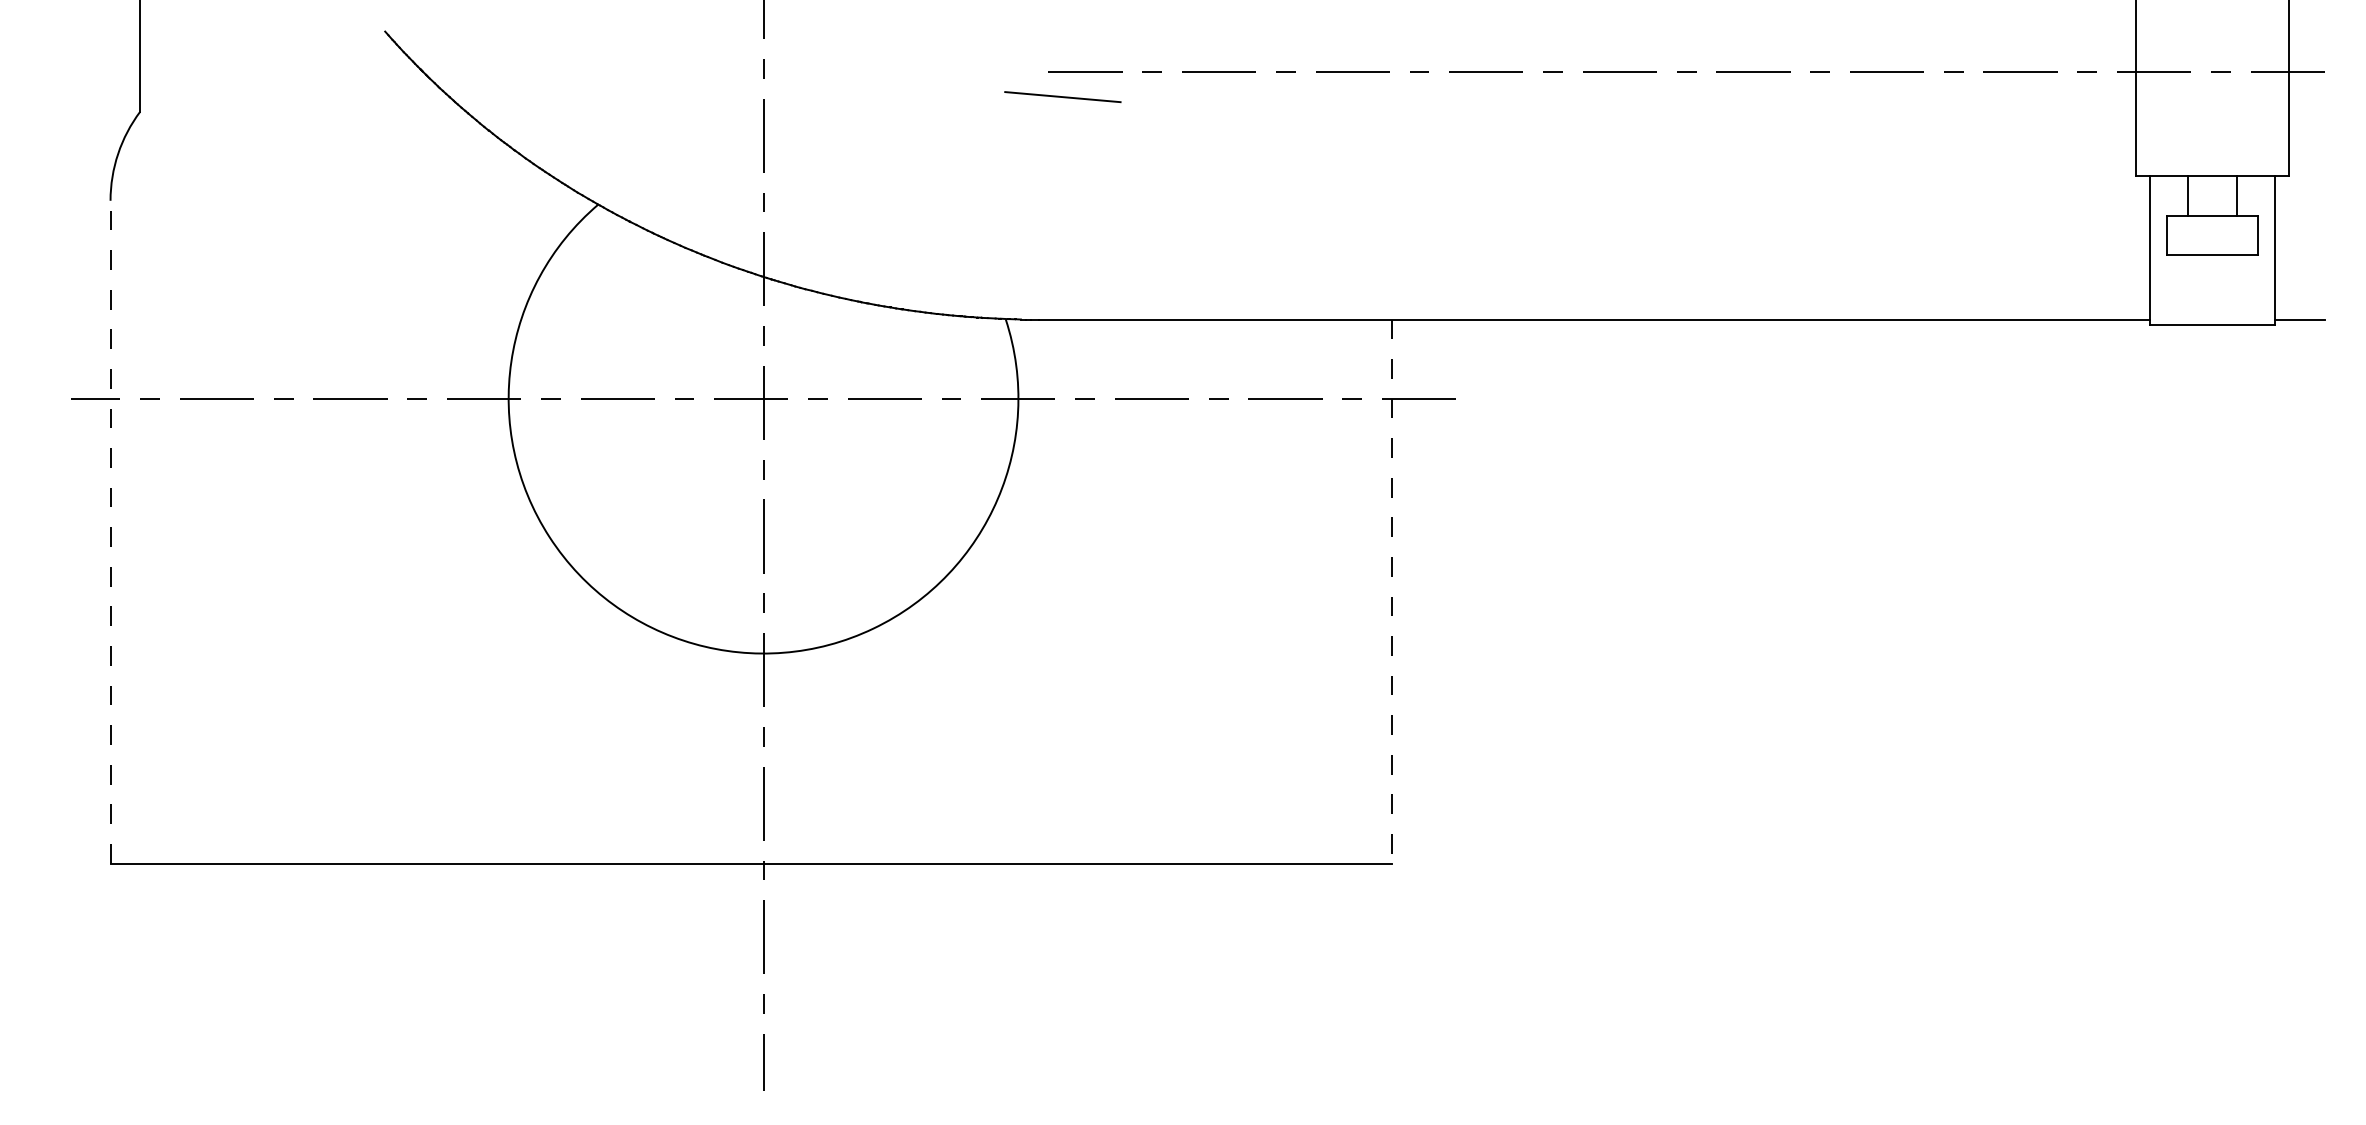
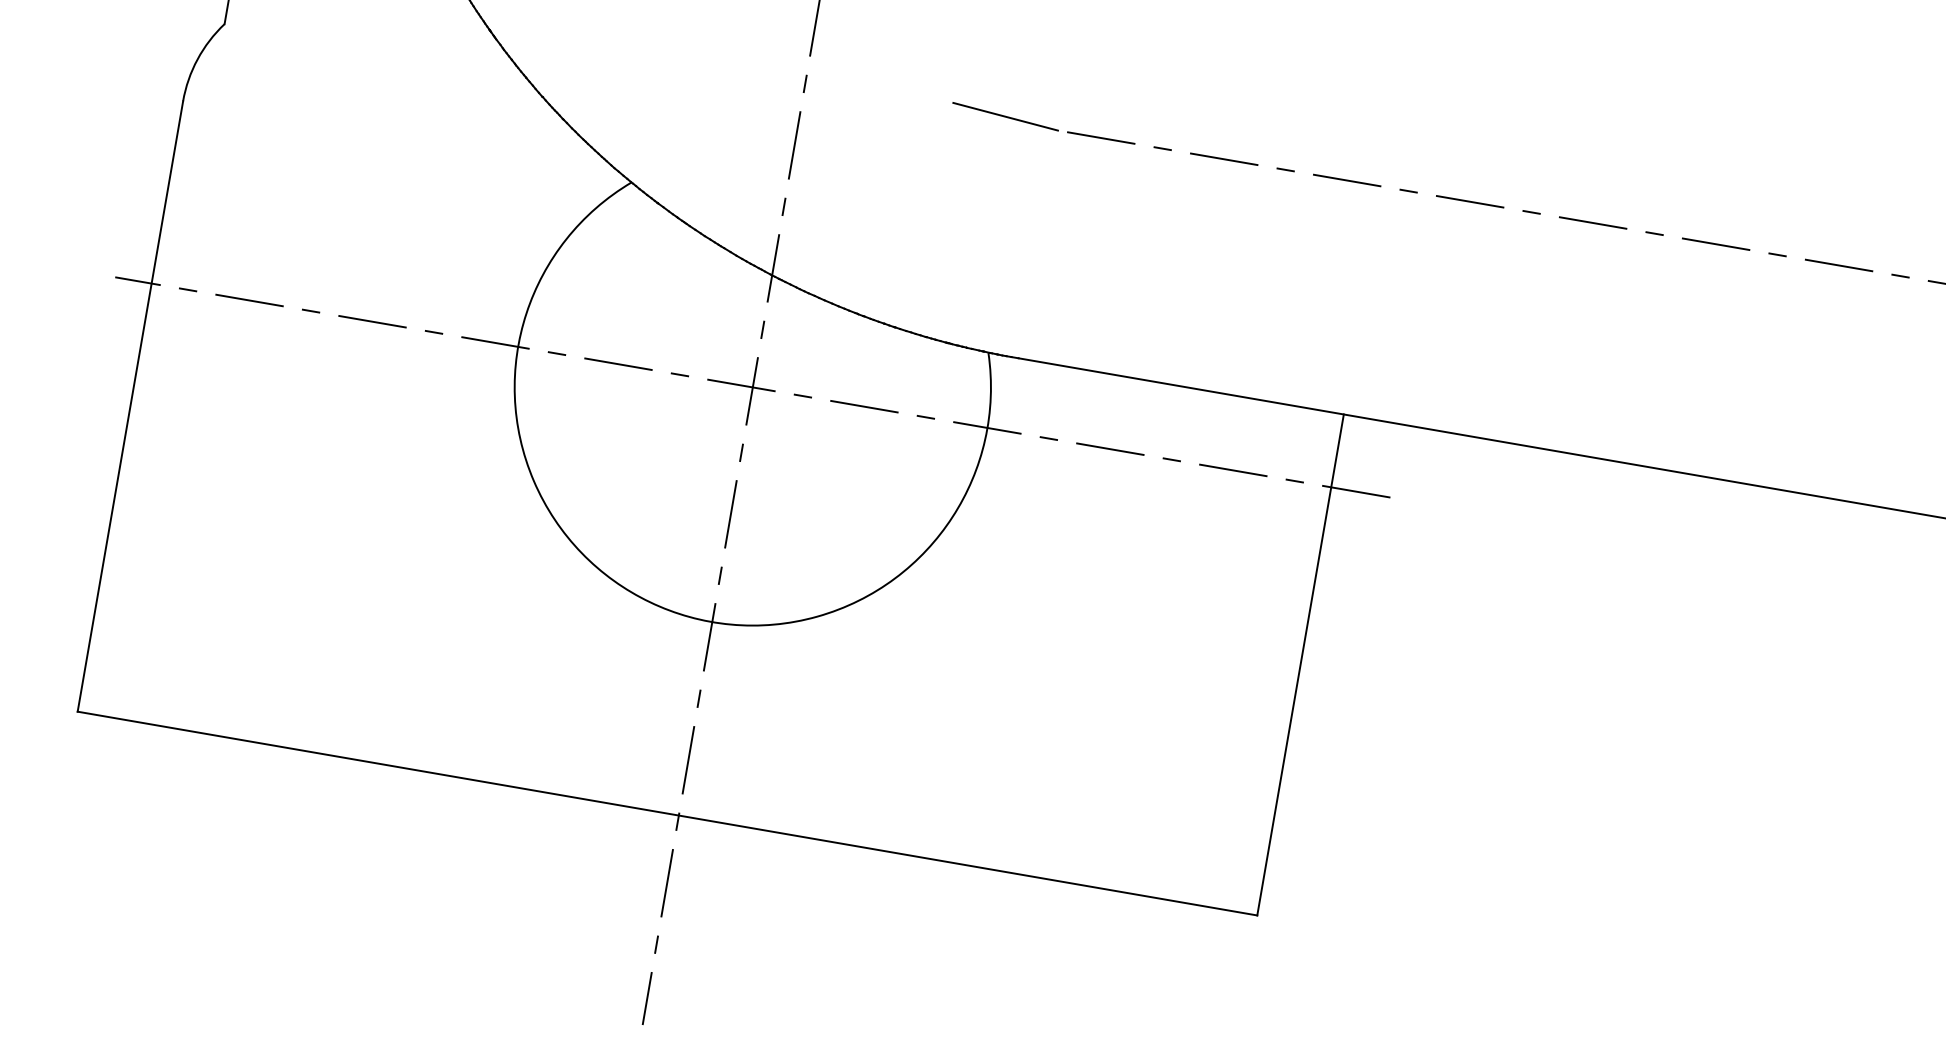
line: (1062, 97) -> (1005, 117), moved
line: (110, 531) -> (130, 405), dashed -> solid
line: (1391, 592) -> (1300, 665), dashed -> solid

